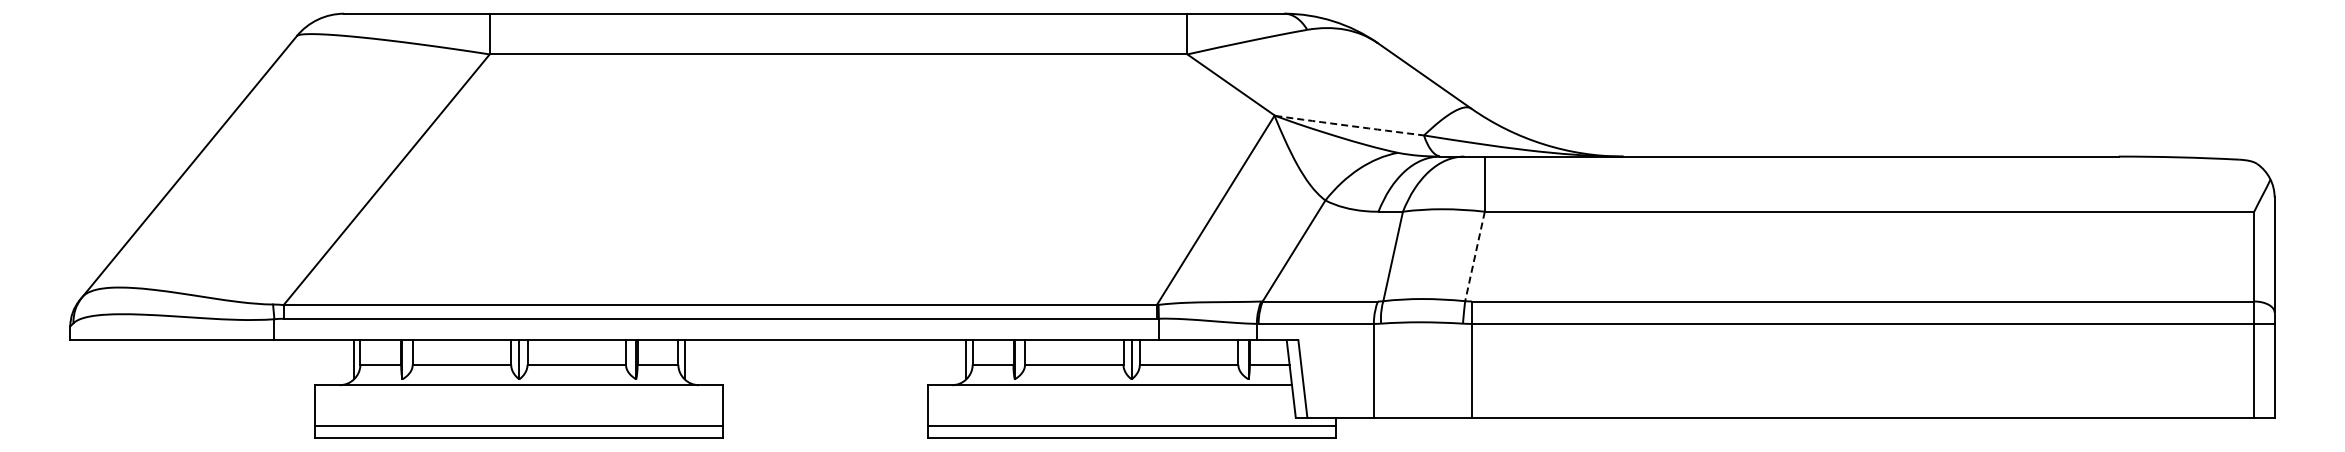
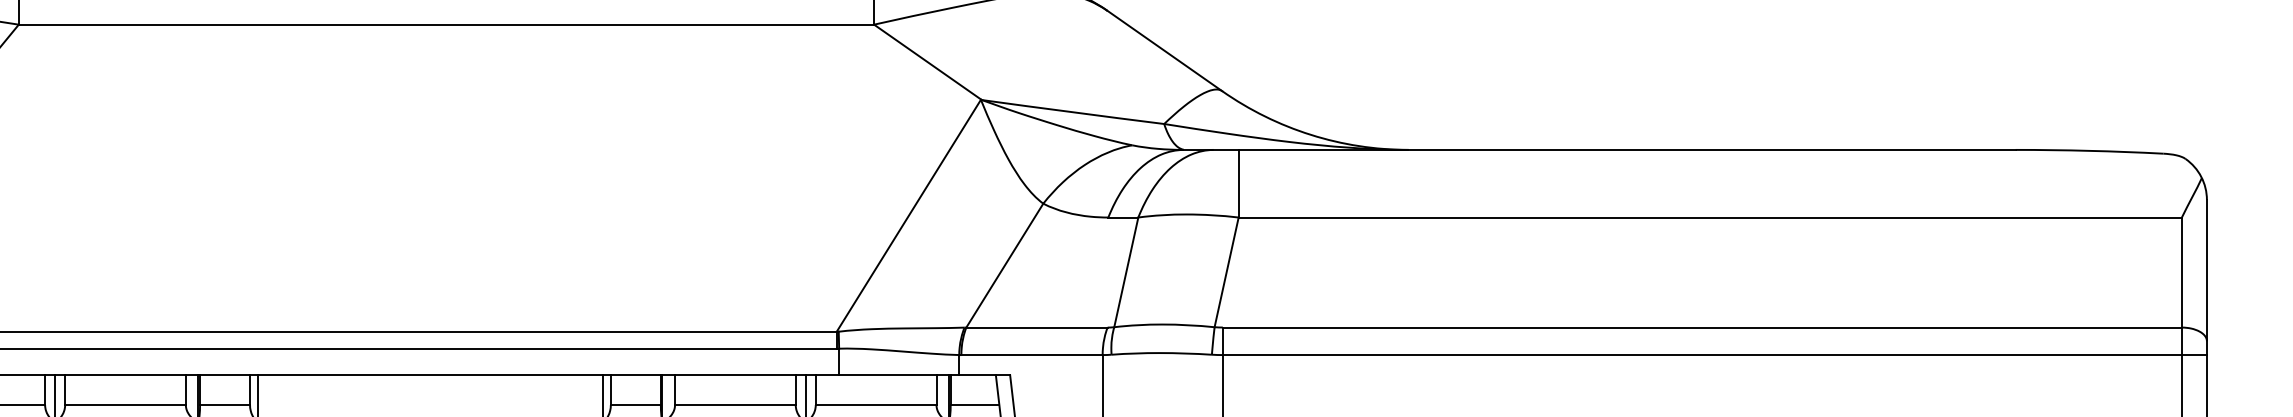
arc: (1349, 125) -> (1072, 111), dashed -> solid
line: (1474, 256) -> (1226, 272), dashed -> solid

